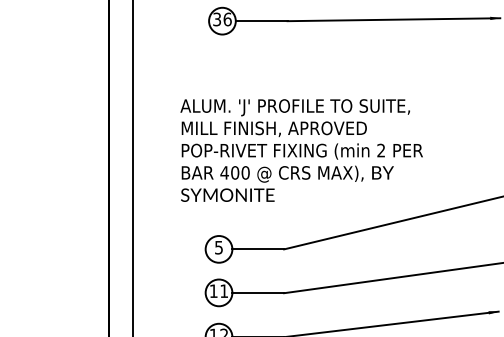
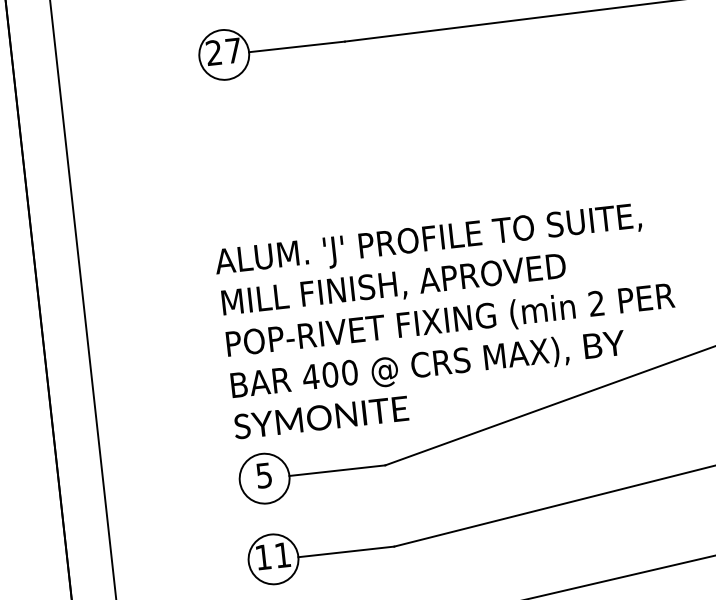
text: (222, 19) -> (224, 51), 36 -> 27
text: (301, 150) -> (448, 319), moved

